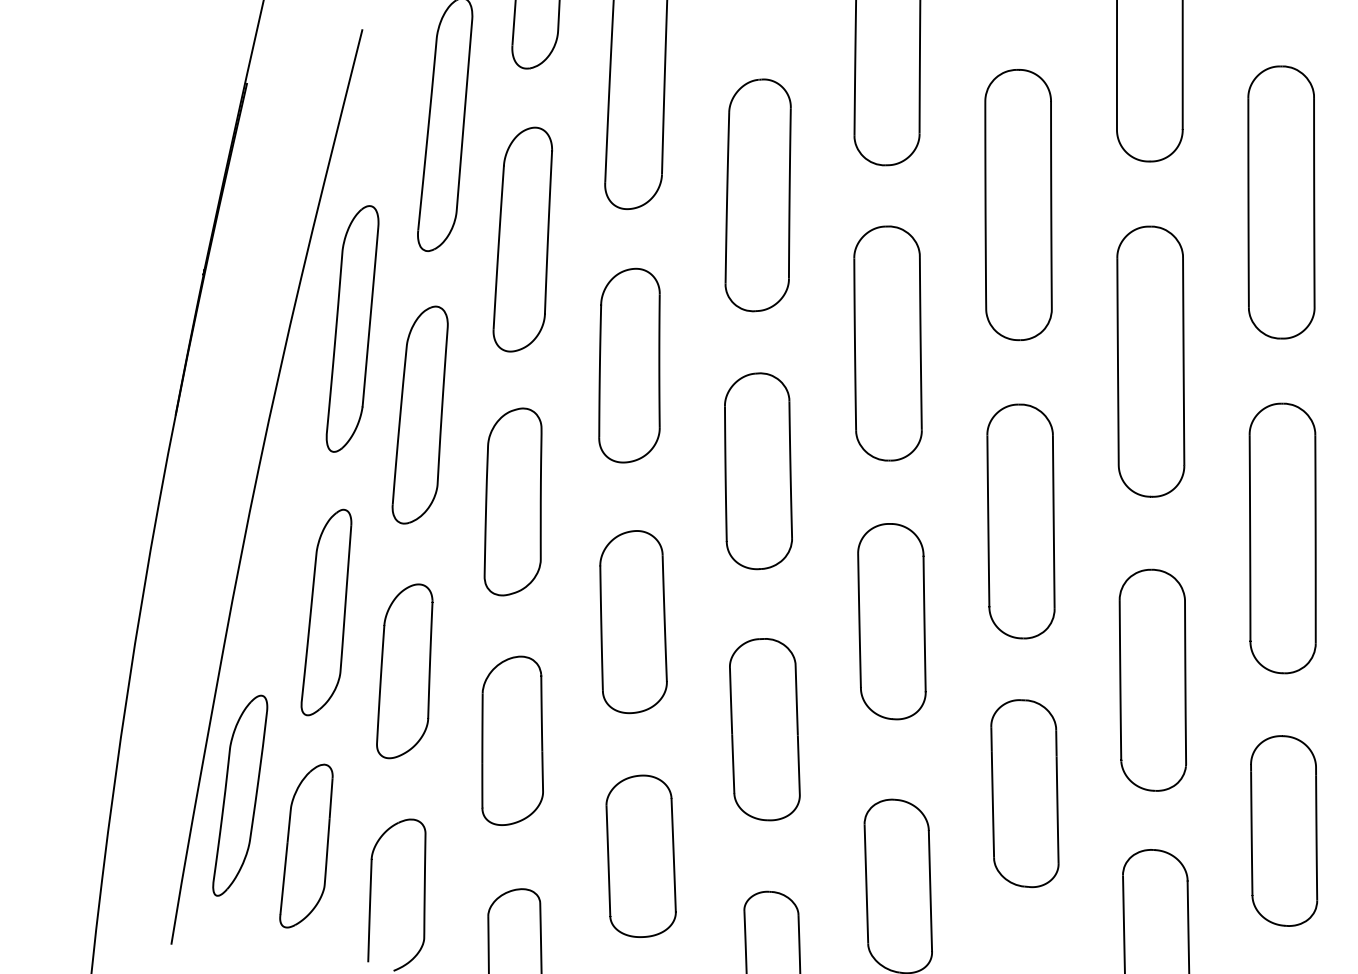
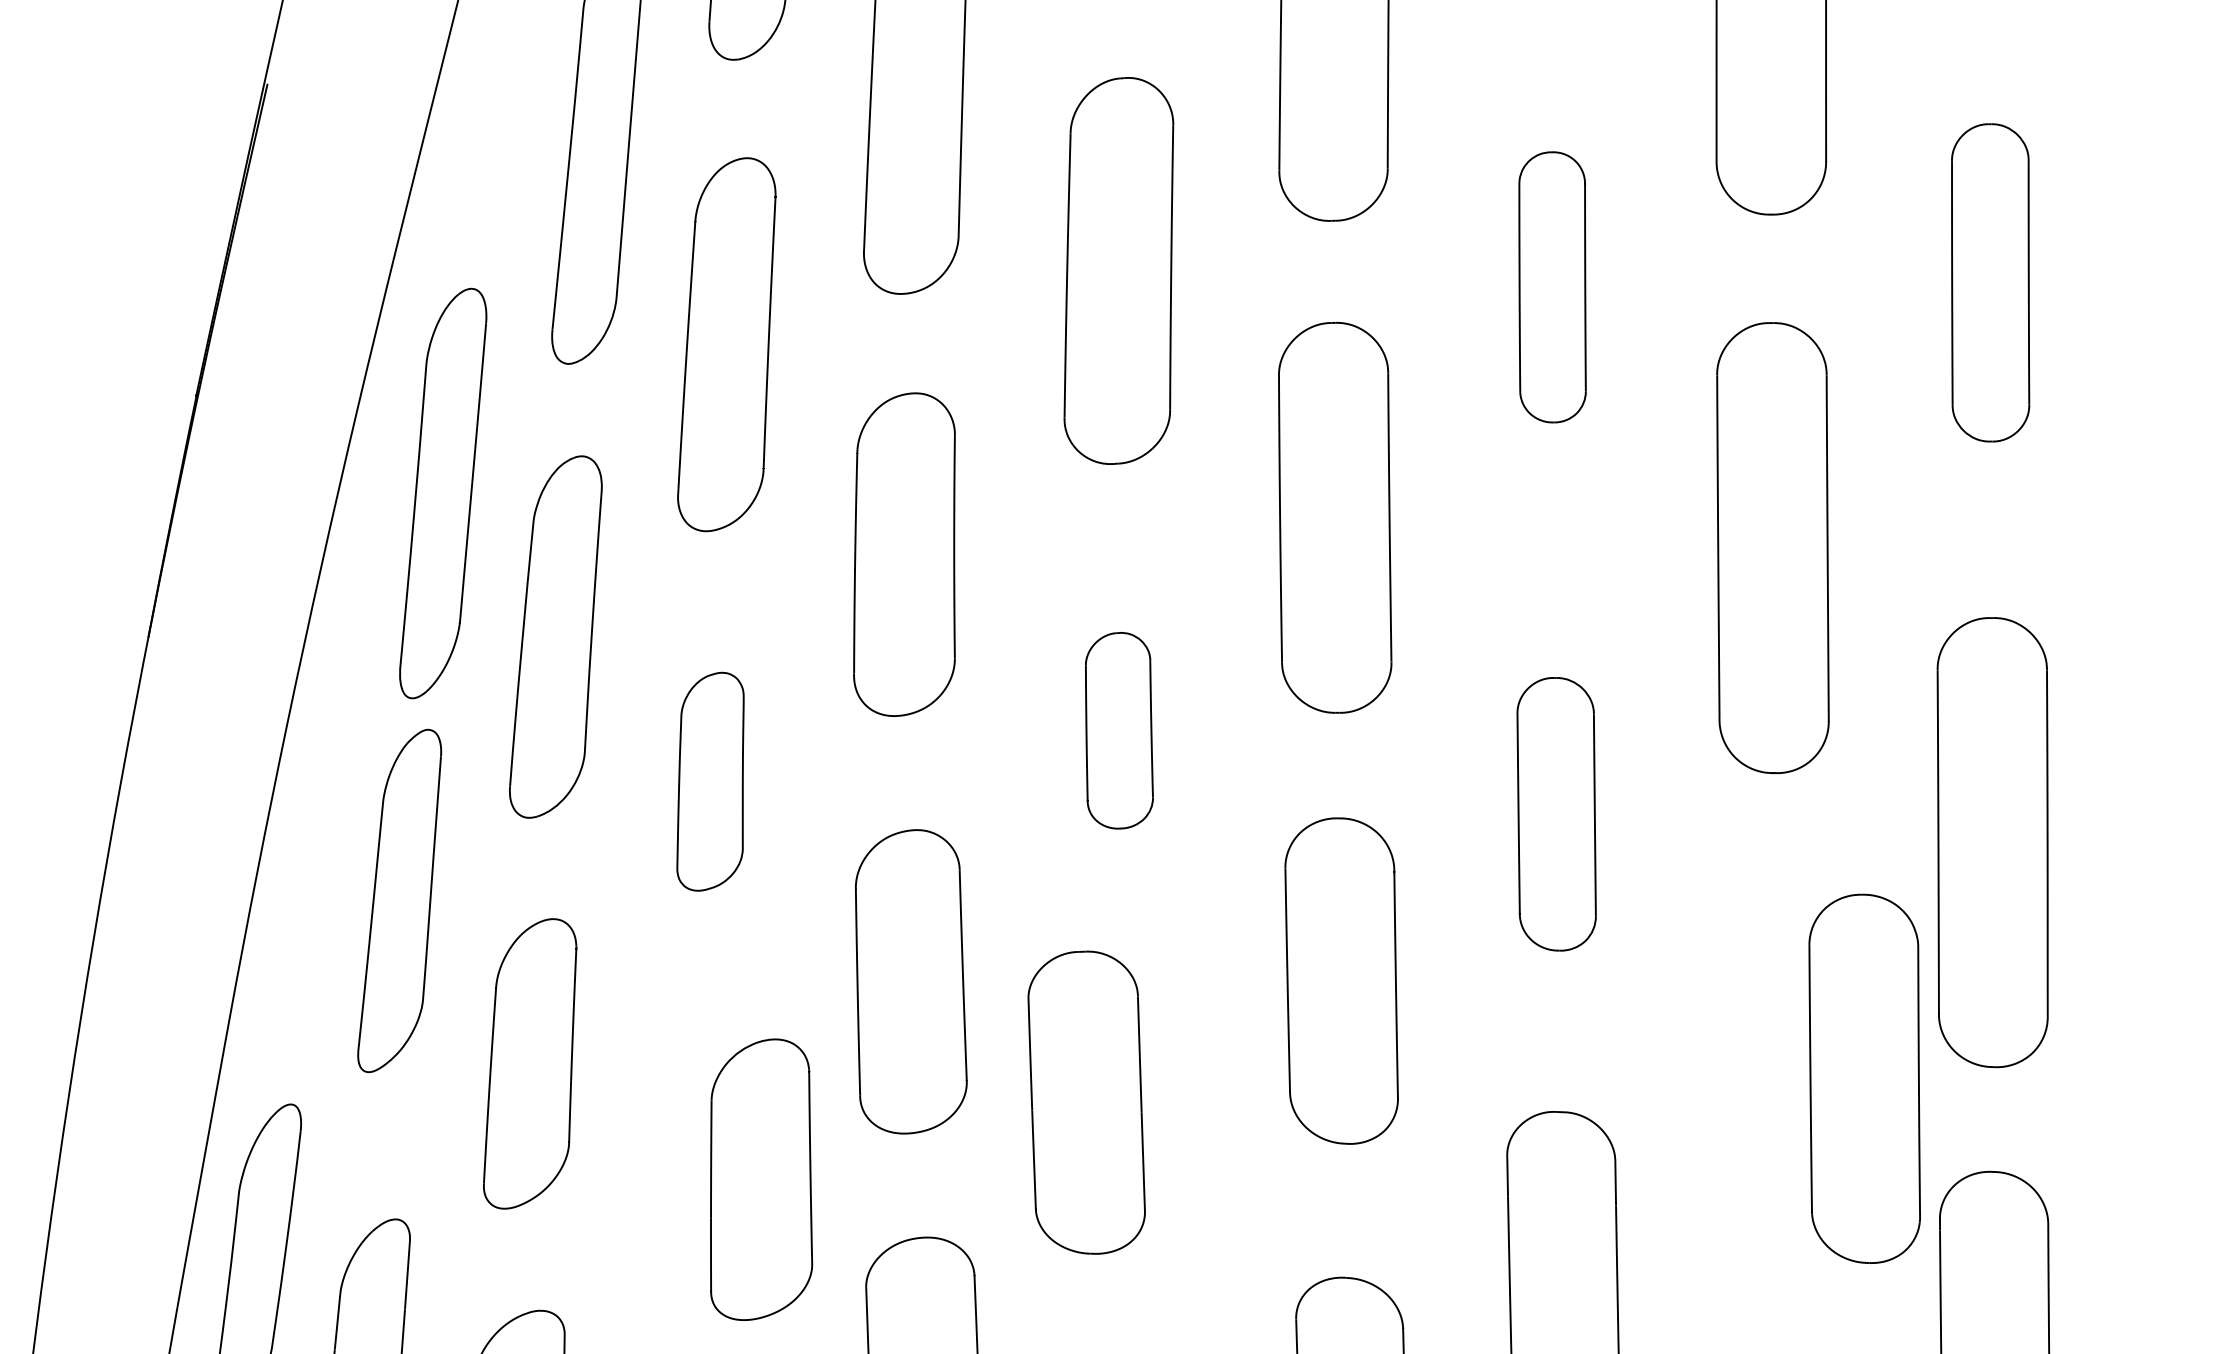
part: (1281, 202) -> (1990, 282), size x0.7
part: (1018, 205) -> (1552, 287), size x0.6
part: (758, 471) -> (1119, 730), size x0.6
part: (512, 501) -> (709, 780), size x0.7
part: (1020, 521) -> (1555, 814), size x0.7
part: (326, 612) -> (399, 900), moved
part: (1152, 679) -> (1864, 1077), moved
part: (764, 729) -> (1086, 1102), moved
part: (512, 740) -> (761, 1179), moved

